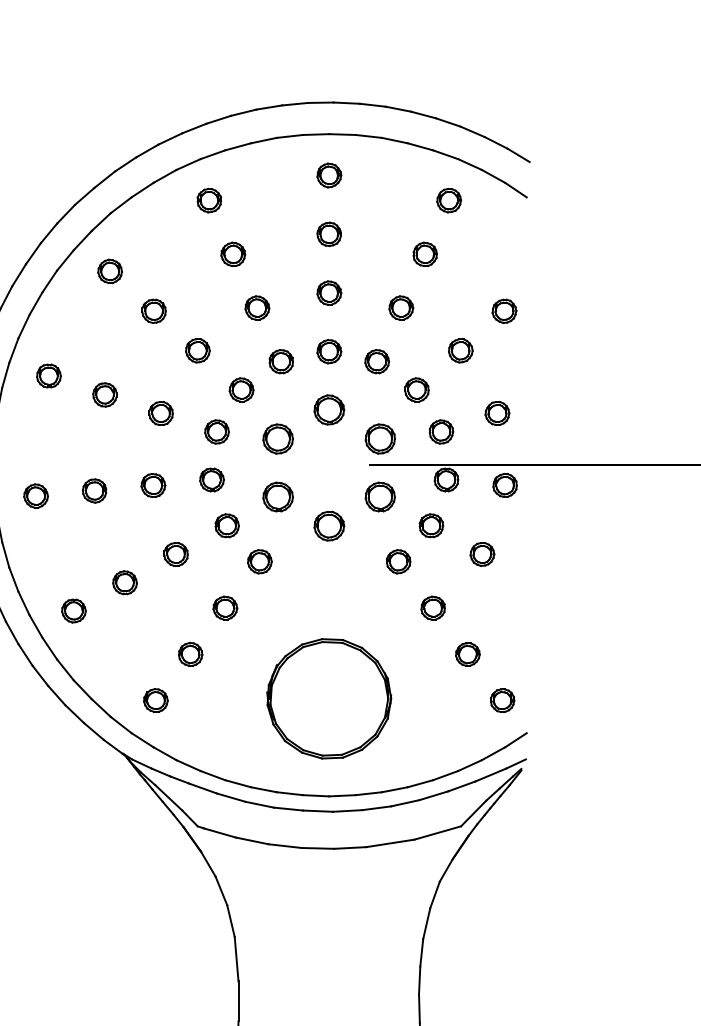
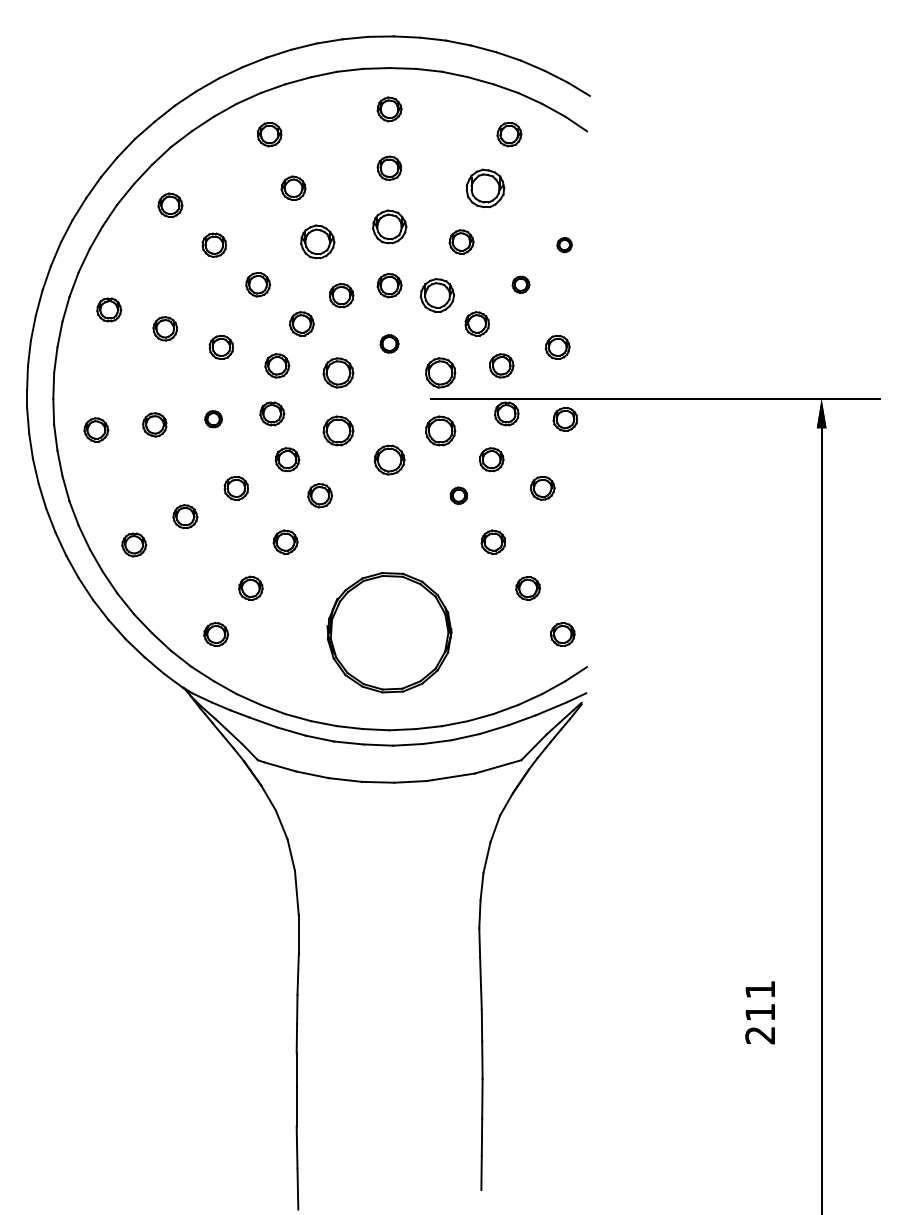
part: (425, 253) -> (485, 187), size x1.6
part: (329, 292) -> (389, 226), size x1.4
part: (257, 307) -> (317, 241), size x1.4
part: (504, 310) -> (564, 244), size x0.6
part: (460, 350) -> (520, 284), size x0.7
part: (377, 361) -> (437, 295), size x1.4
part: (329, 409) -> (389, 343), size x0.6
part: (153, 484) -> (213, 418), size x0.7
part: (398, 561) -> (458, 495), size x0.7

